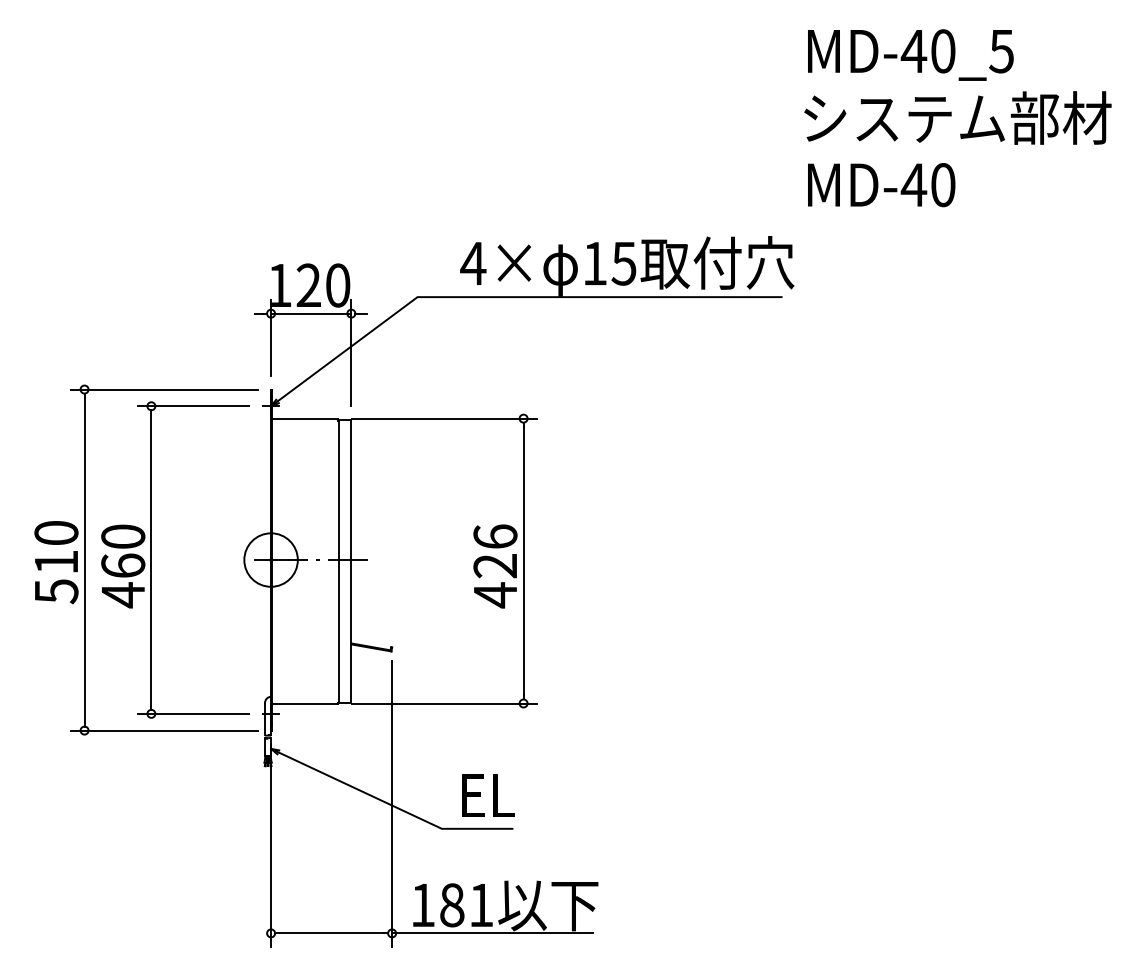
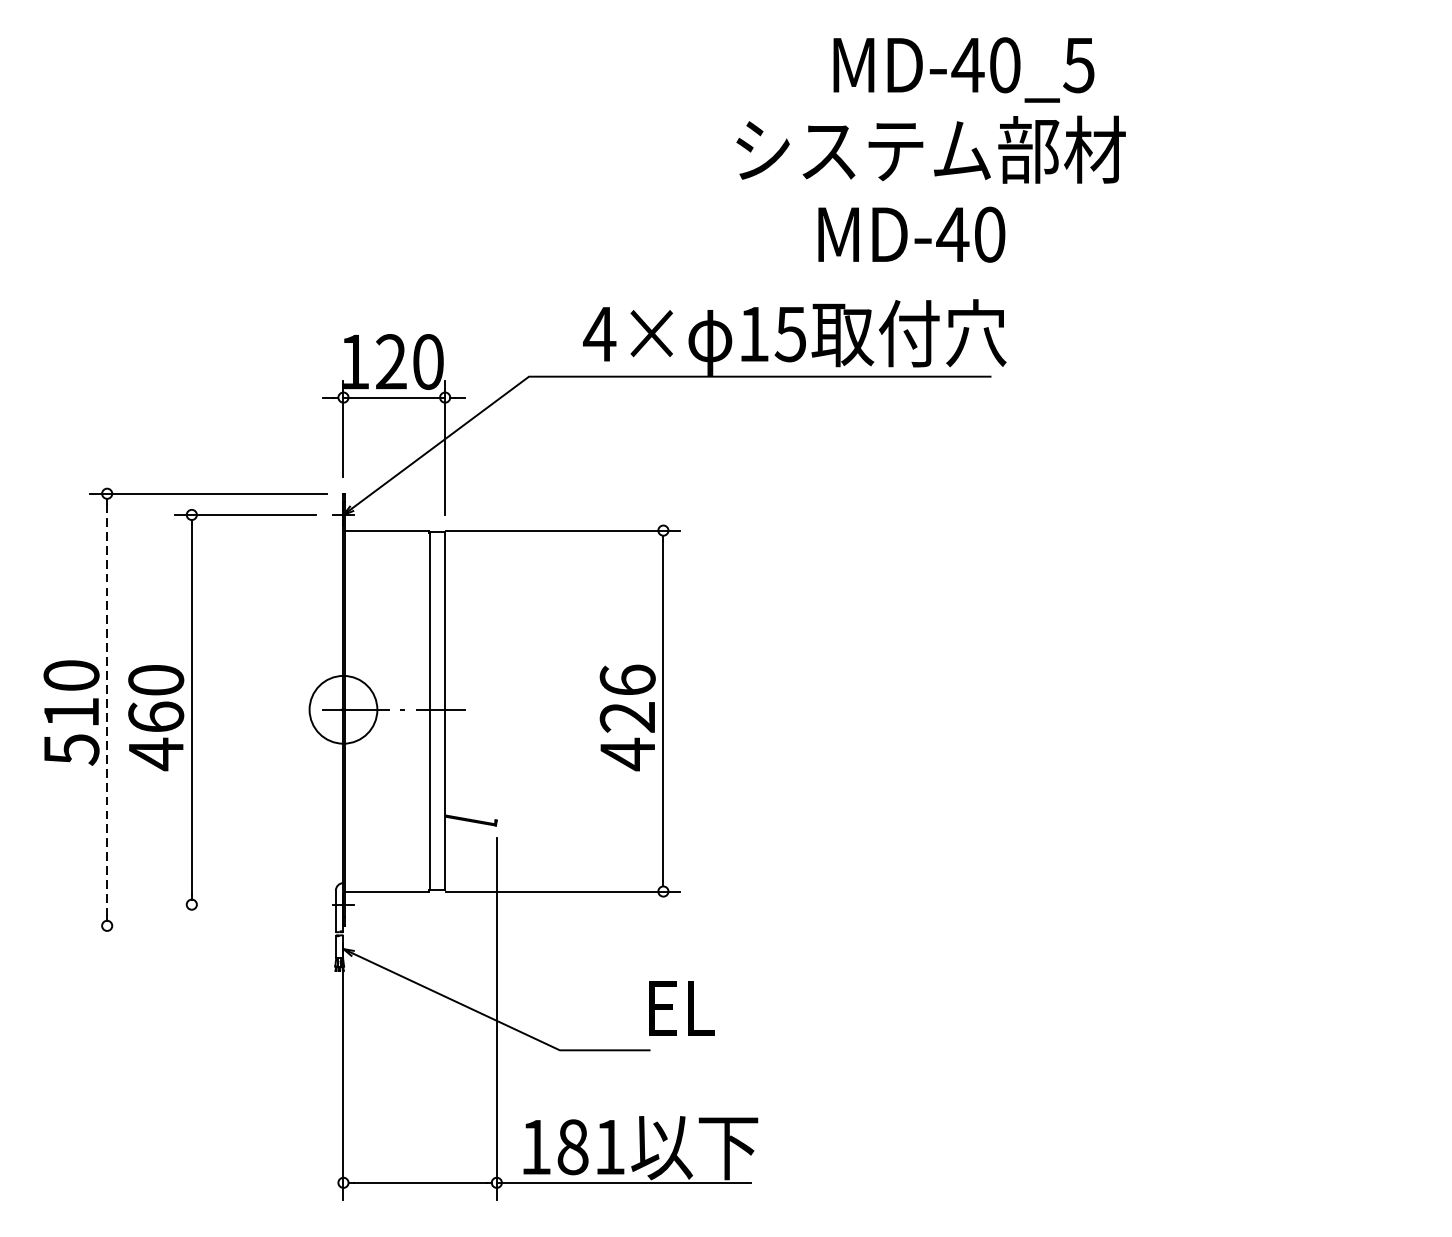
text: (910, 54) -> (963, 69), moved
text: (957, 117) -> (930, 149), moved
text: (881, 185) -> (911, 235), moved
line: (84, 560) -> (107, 710), solid -> dashed
line: (193, 713) -> (245, 904), removed
line: (164, 730) -> (208, 925), removed
text: (488, 795) -> (682, 1008), moved

